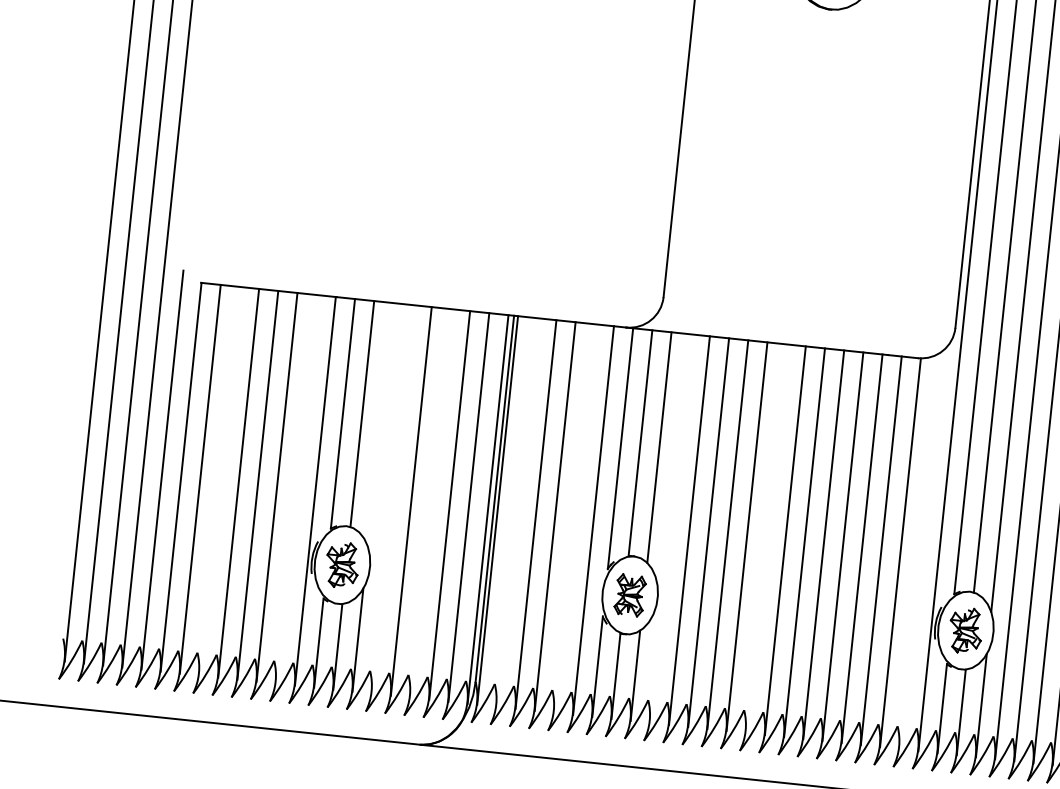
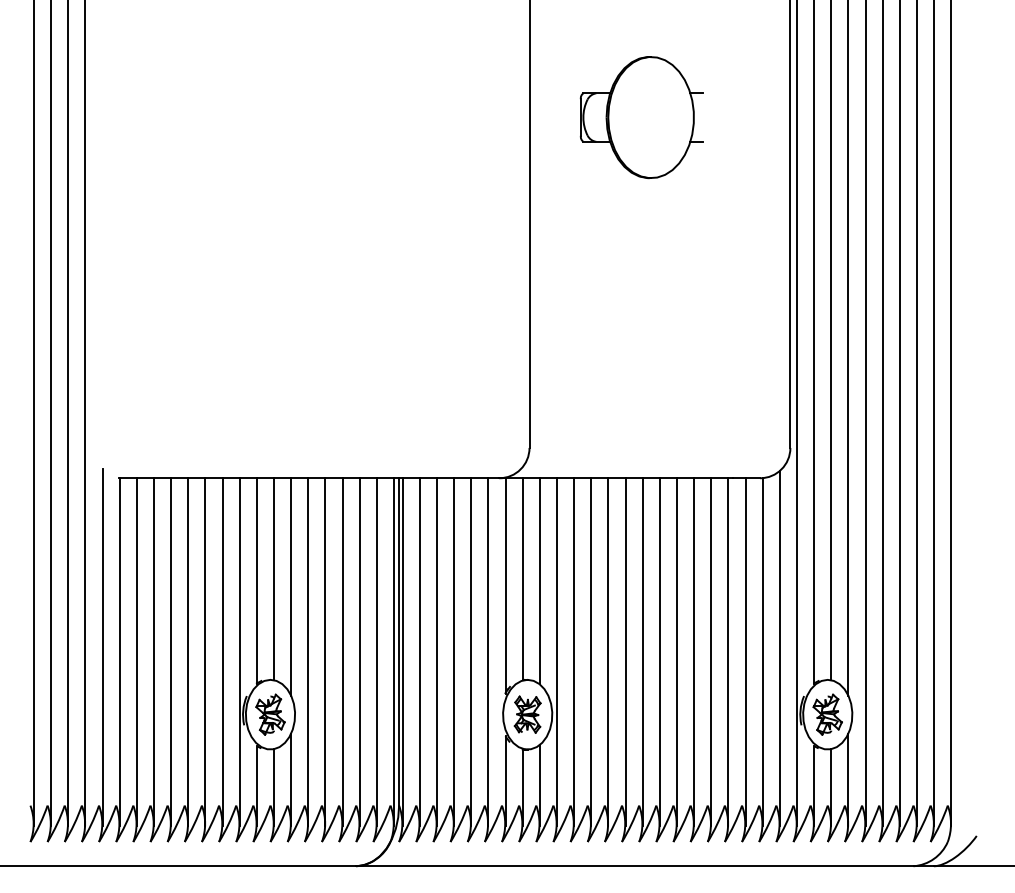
line: (381, 424) -> (291, 586), added
line: (220, 480) -> (154, 651), added
line: (296, 488) -> (222, 651), added
line: (392, 498) -> (308, 651), added
line: (430, 502) -> (342, 651), added
line: (516, 511) -> (419, 651), added
line: (574, 518) -> (471, 651), added
line: (669, 528) -> (556, 651), added
line: (766, 538) -> (642, 651), added
line: (919, 549) -> (779, 647), added

